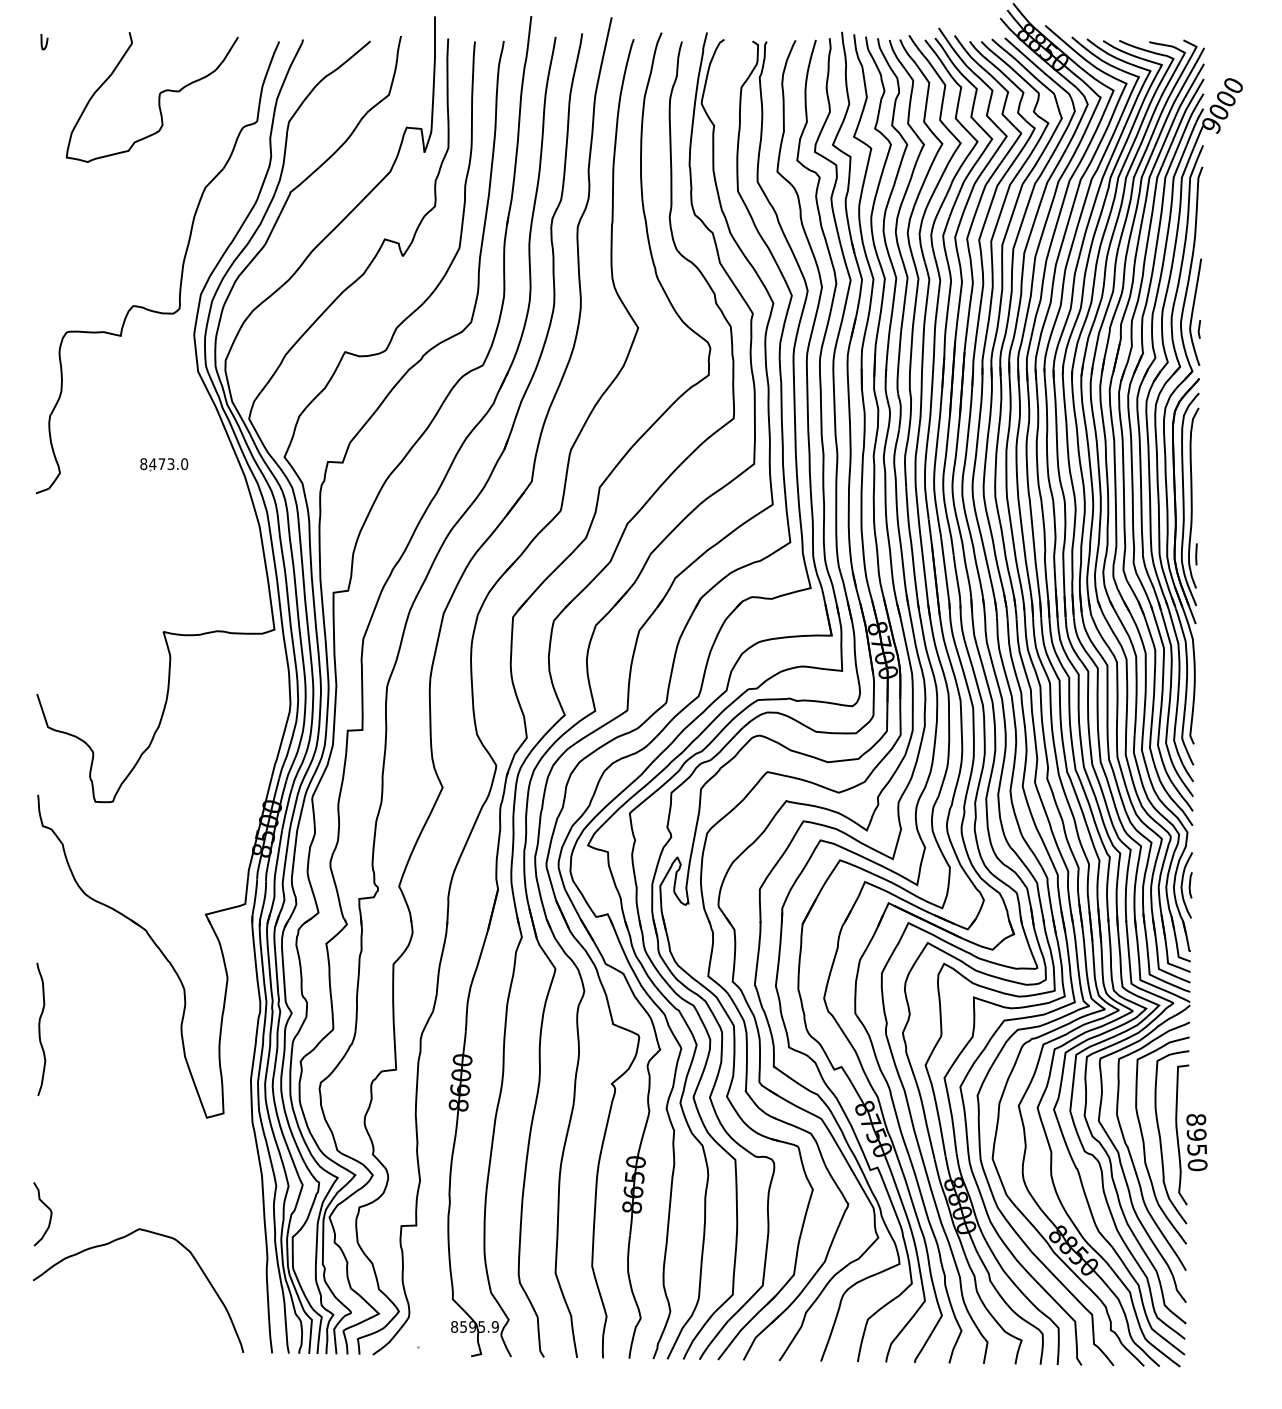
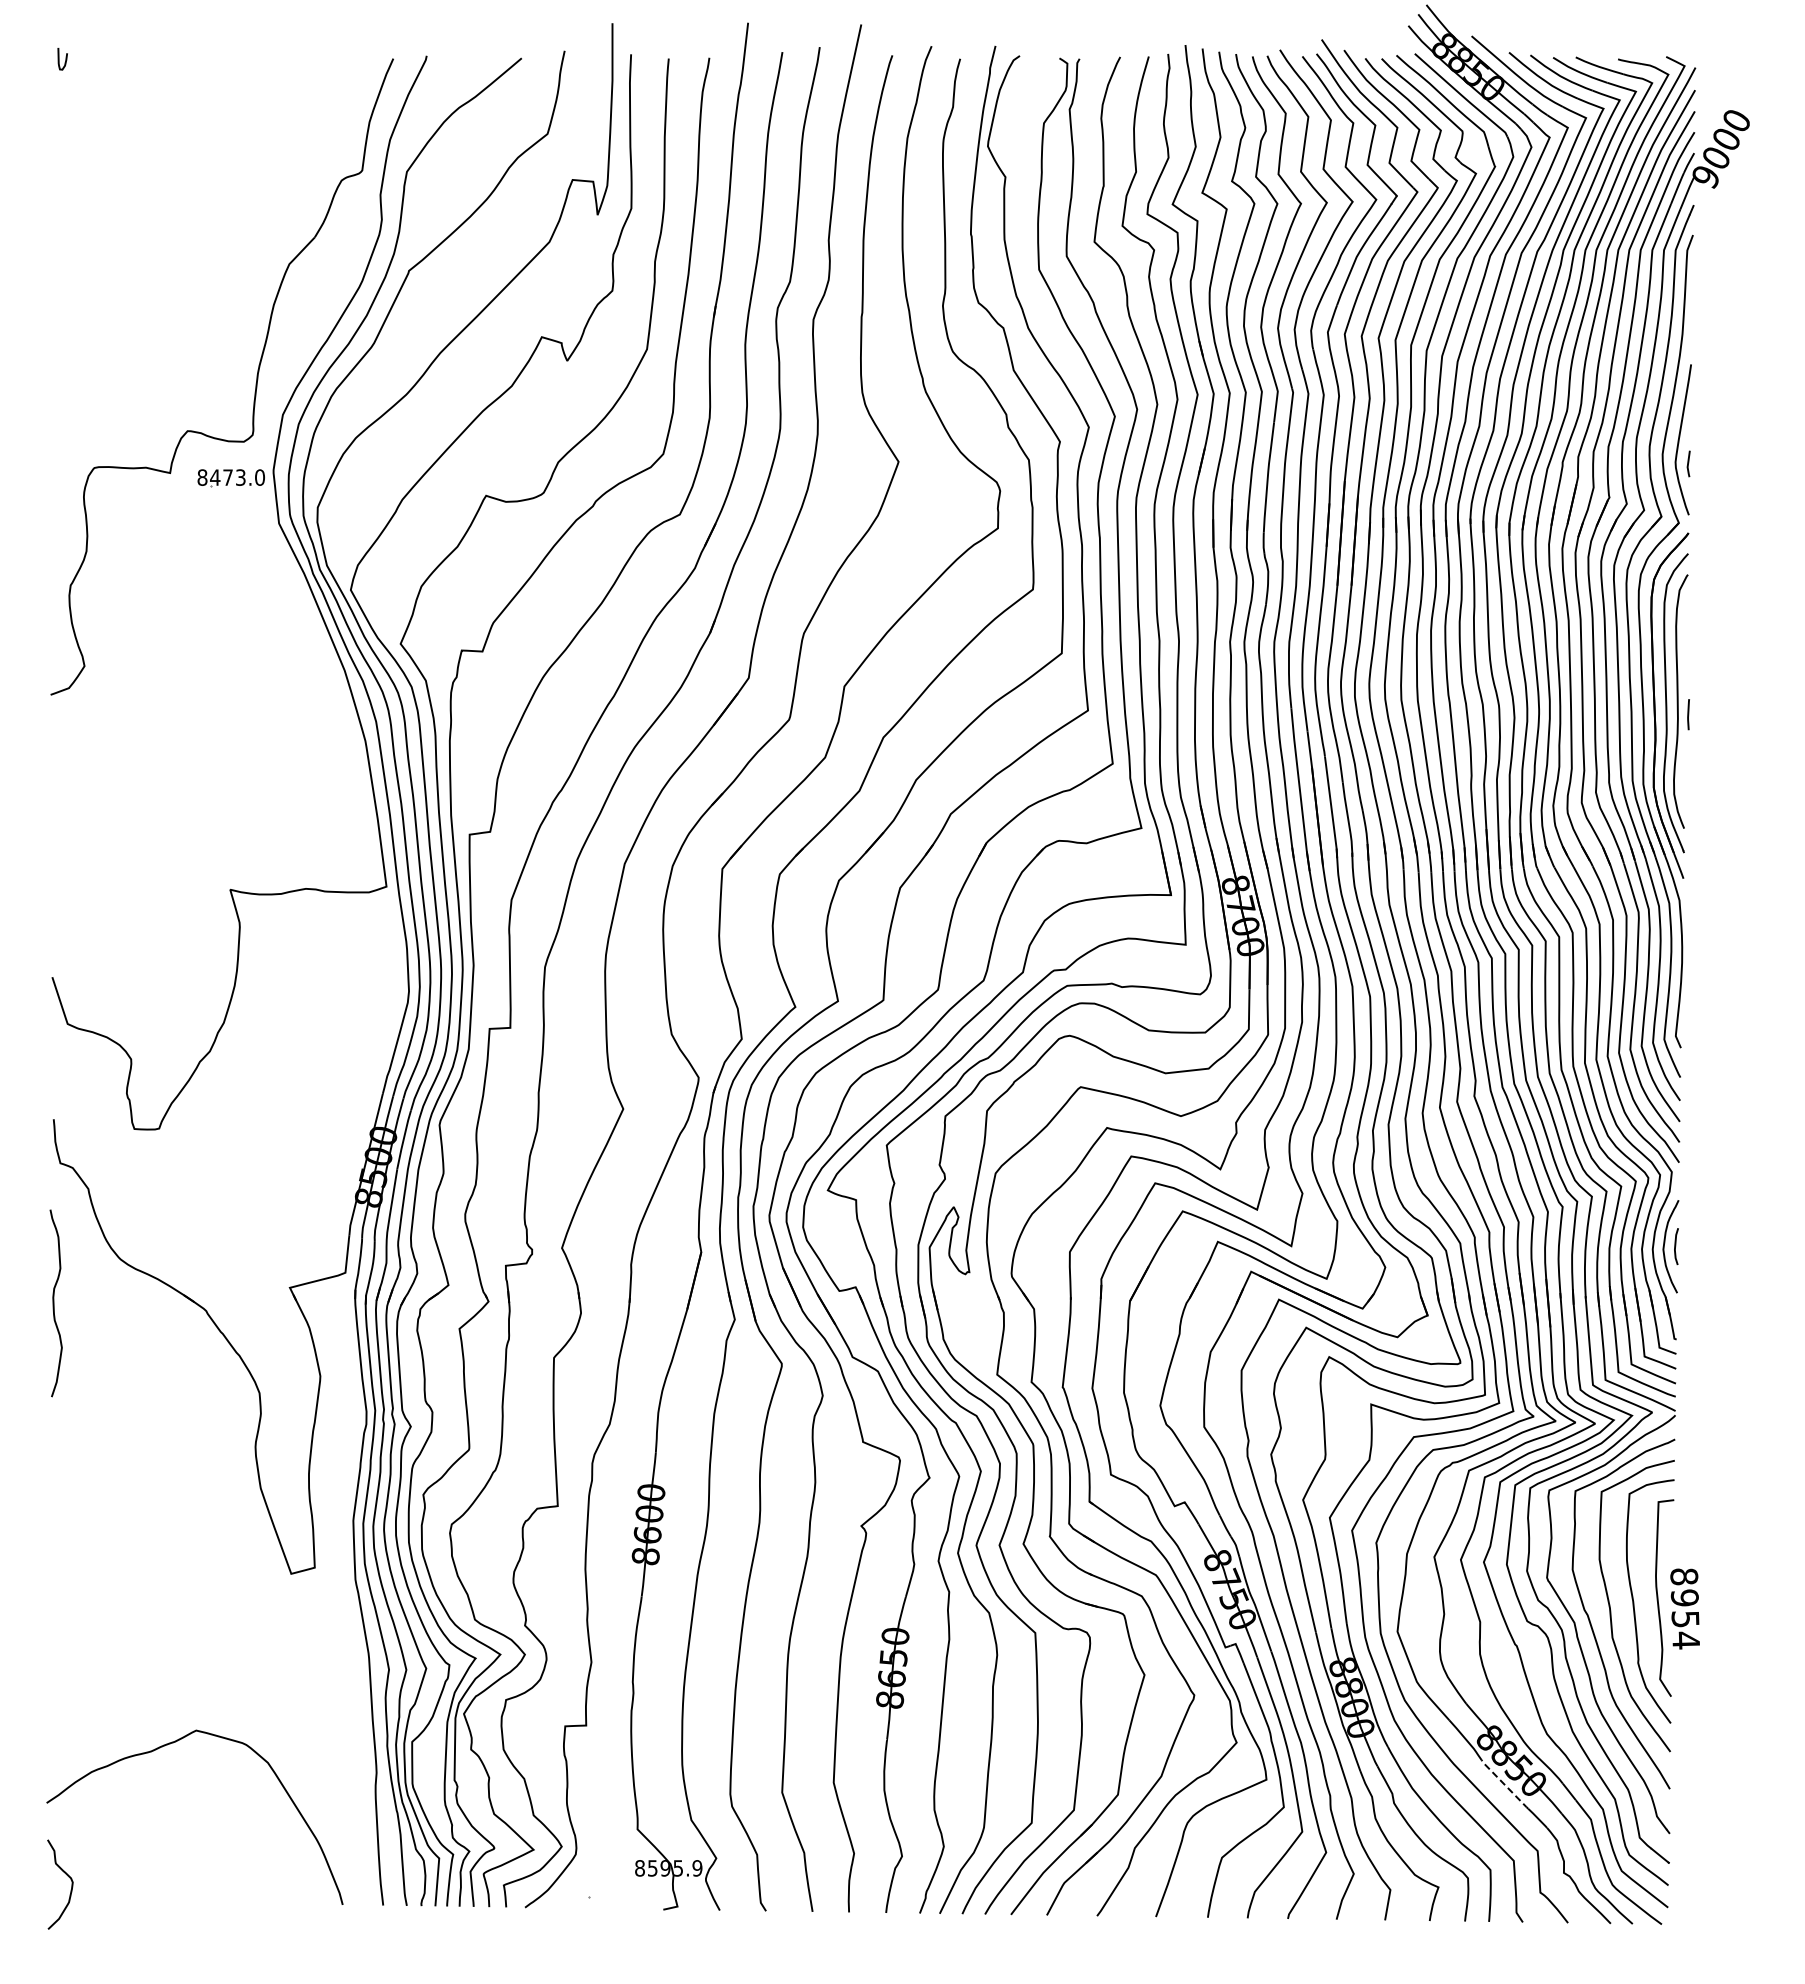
curve: (158, 97) -> (223, 137), removed
part: (163, 464) -> (230, 478), moved
line: (1196, 554) -> (1688, 714), moved
curve: (40, 1029) -> (54, 1303), moved
text: (1197, 1165) -> (1686, 1640), 8950 -> 8954
curve: (47, 1208) -> (67, 1876), moved
line: (1068, 1267) -> (1504, 1784), solid -> dashed

